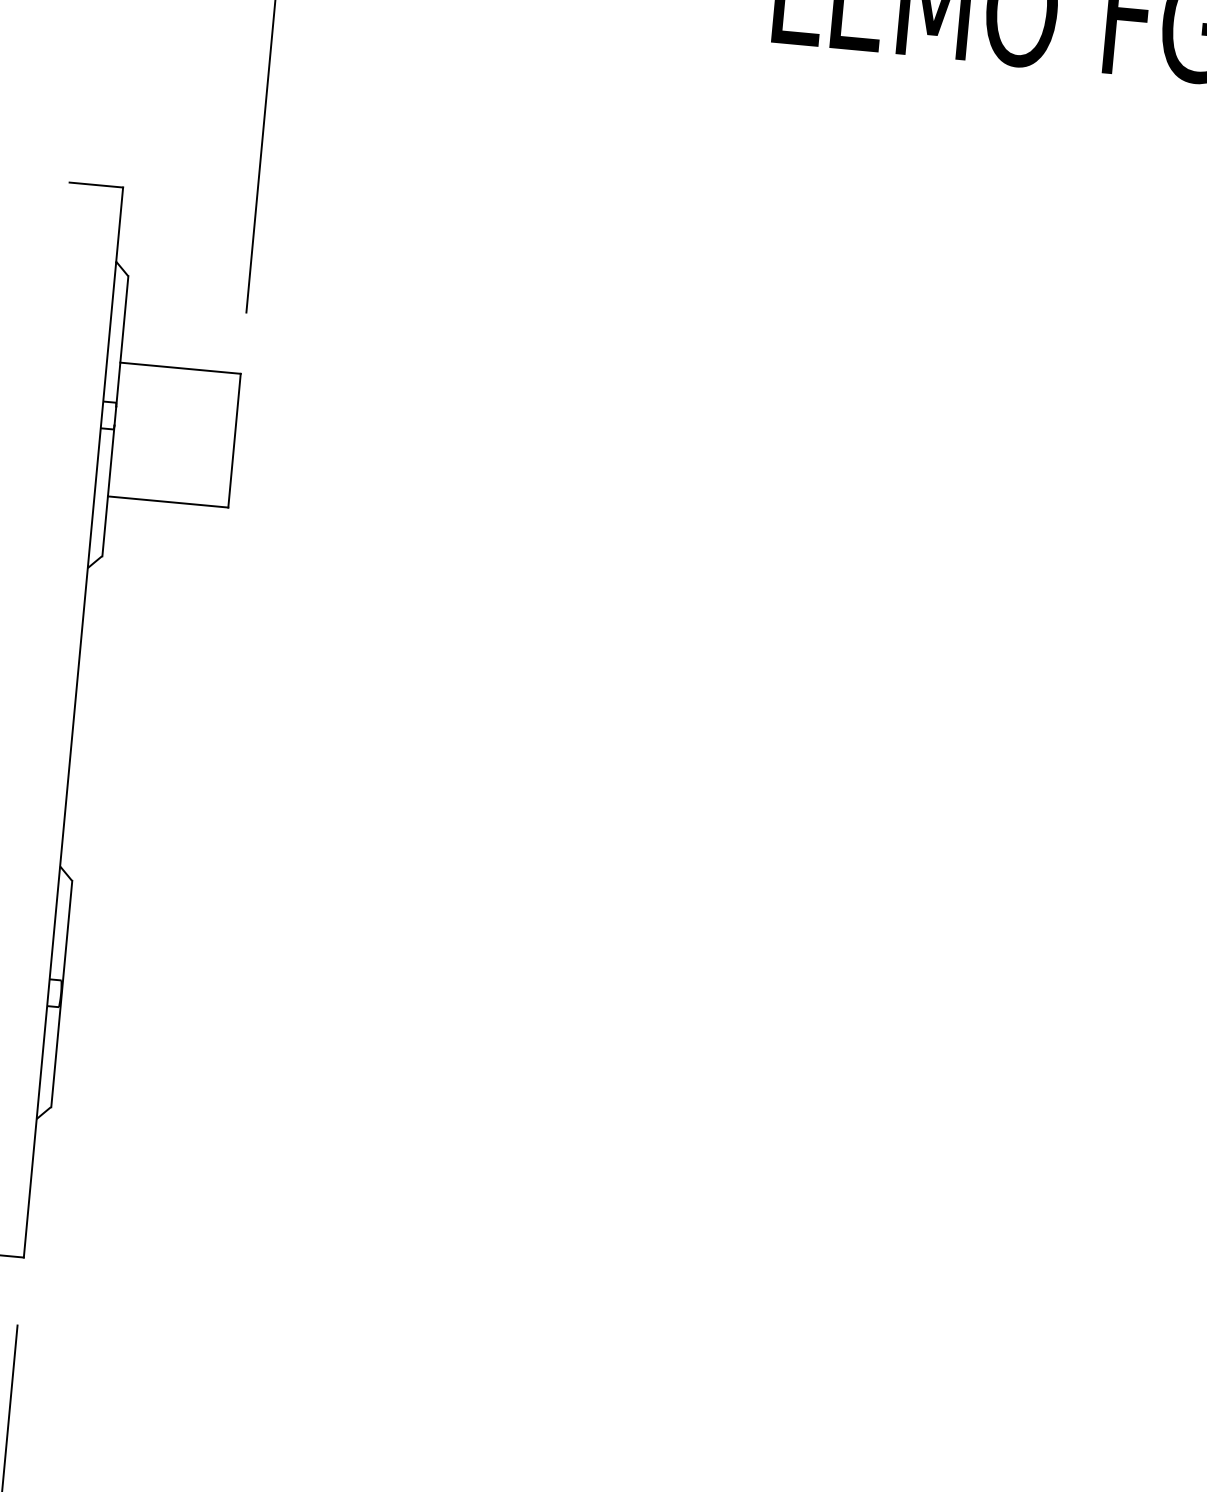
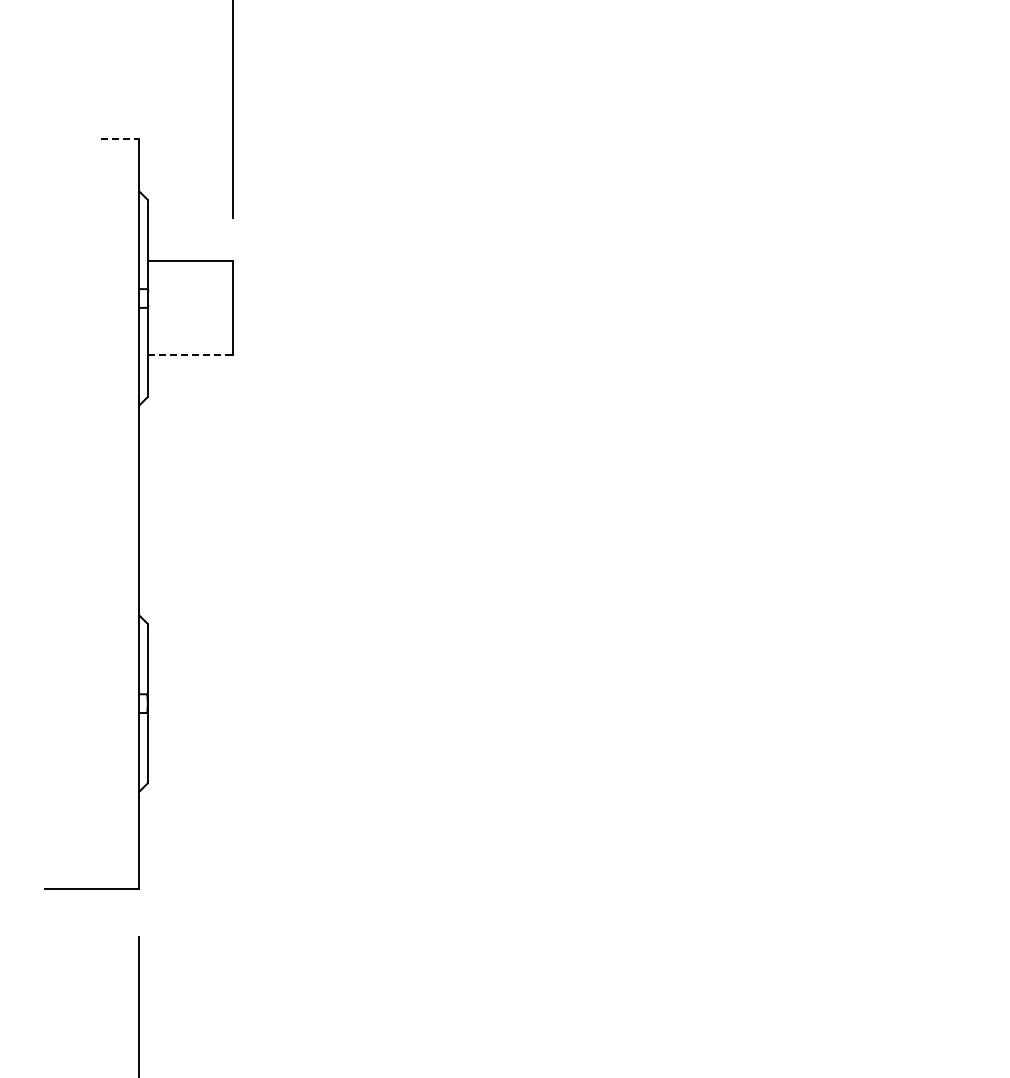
line: (96, 185) -> (120, 139), solid -> dashed
line: (169, 501) -> (191, 354), solid -> dashed

